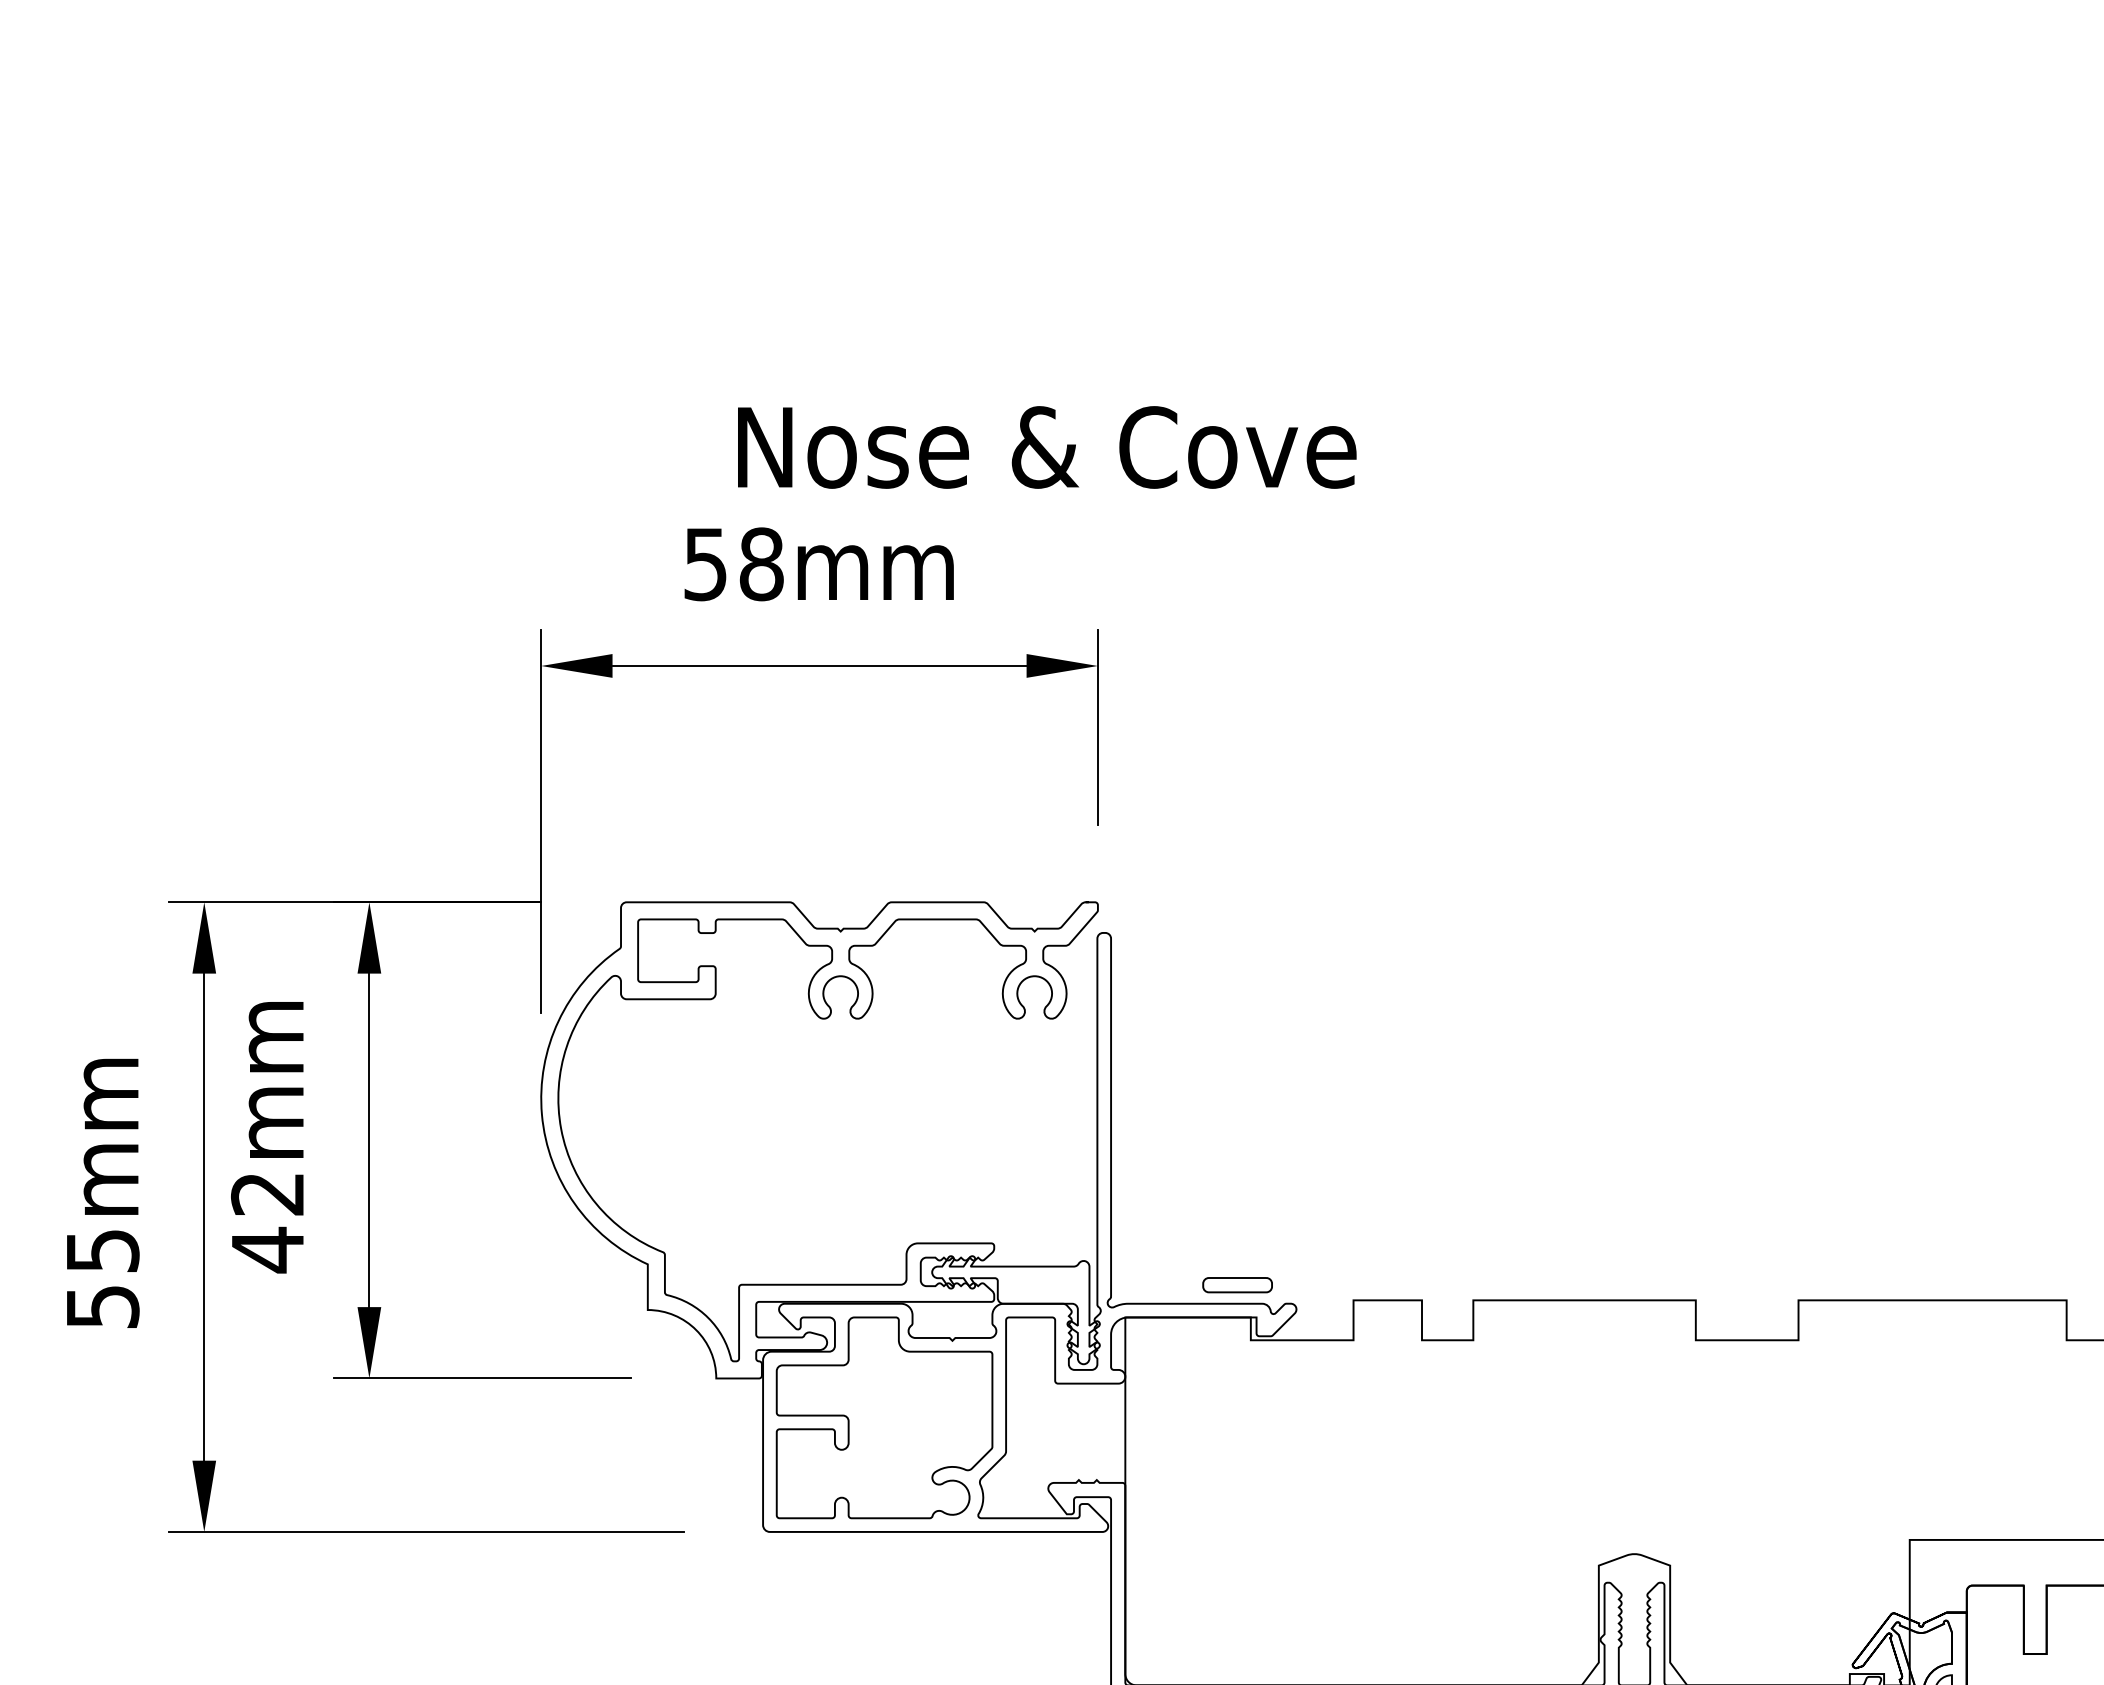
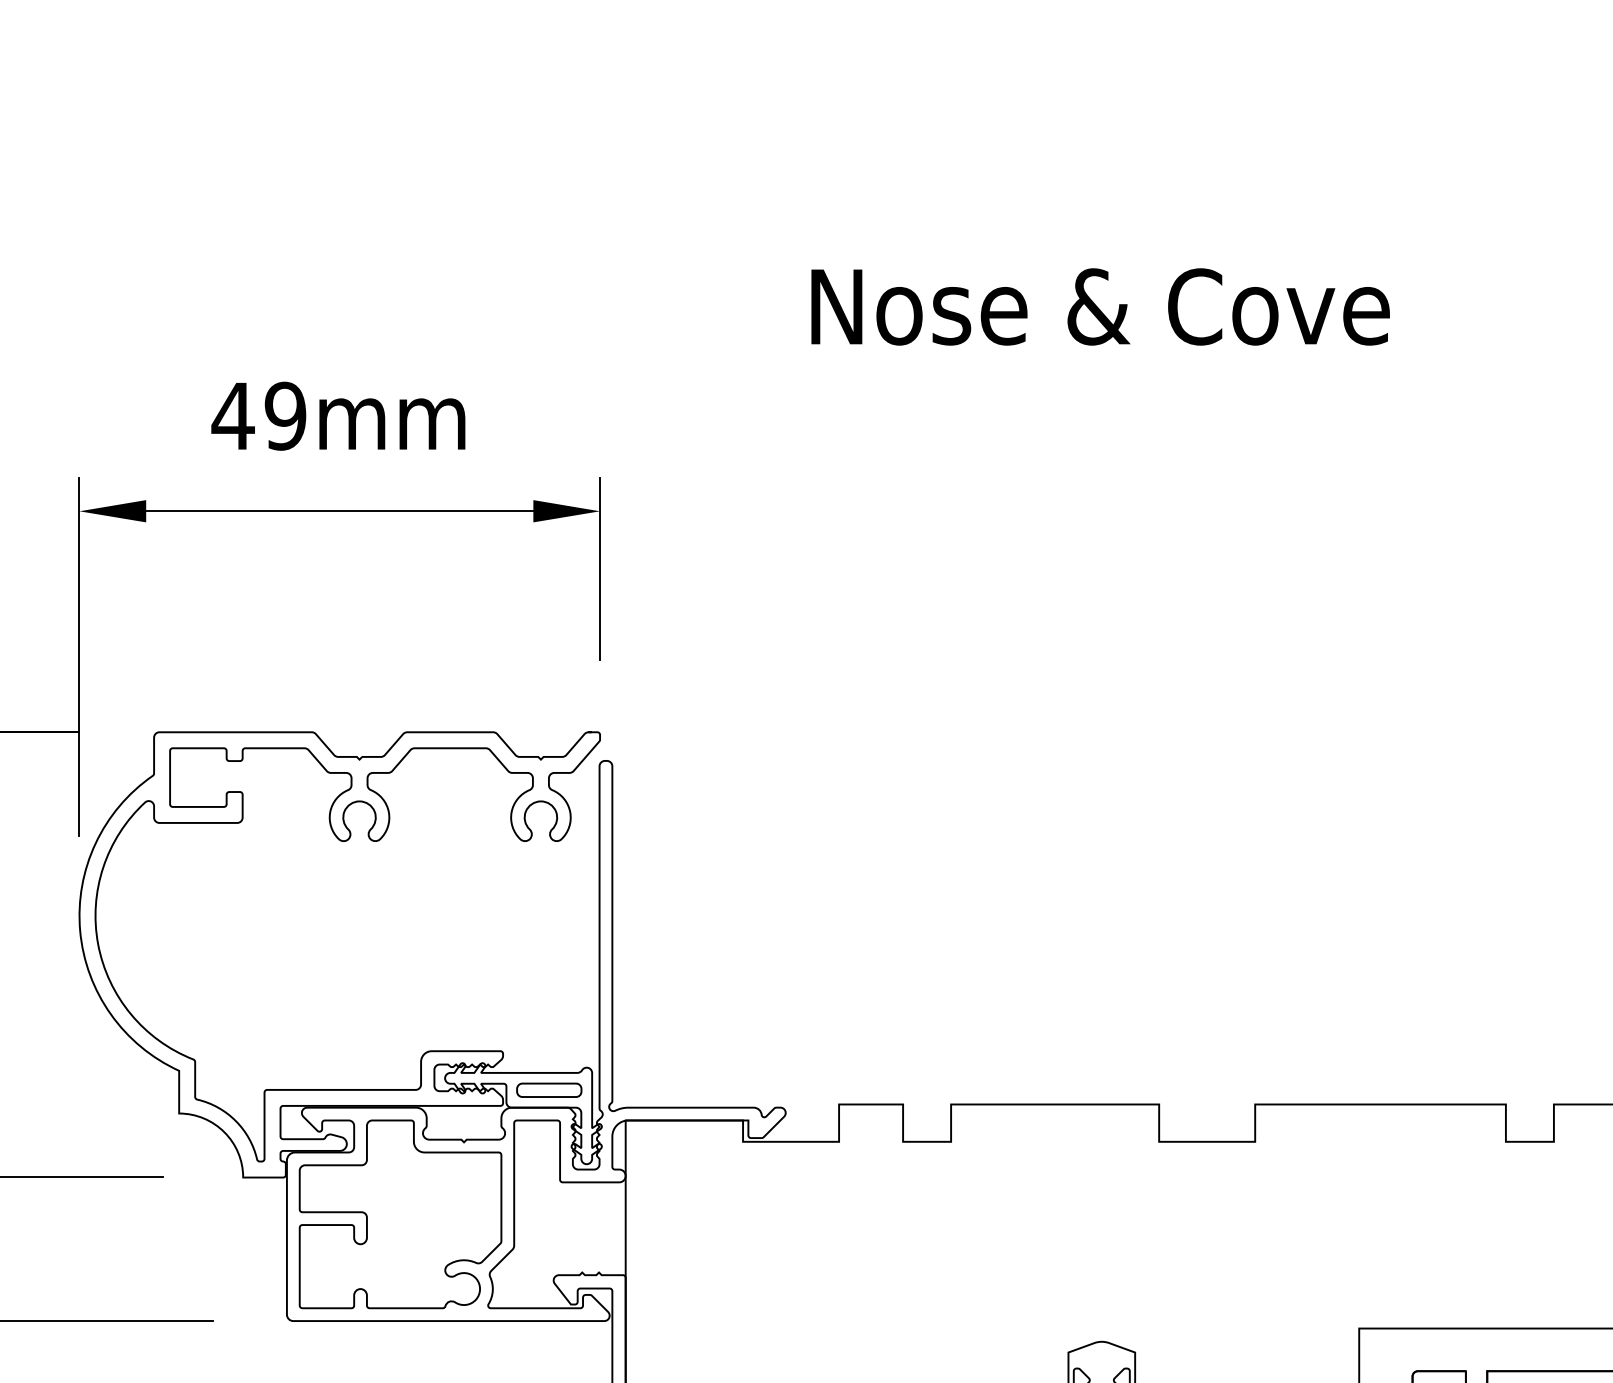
text: (1047, 447) -> (1100, 306), moved
text: (732, 564) -> (258, 416), 58mm -> 49mm
part: (1237, 1285) -> (549, 1090), moved

